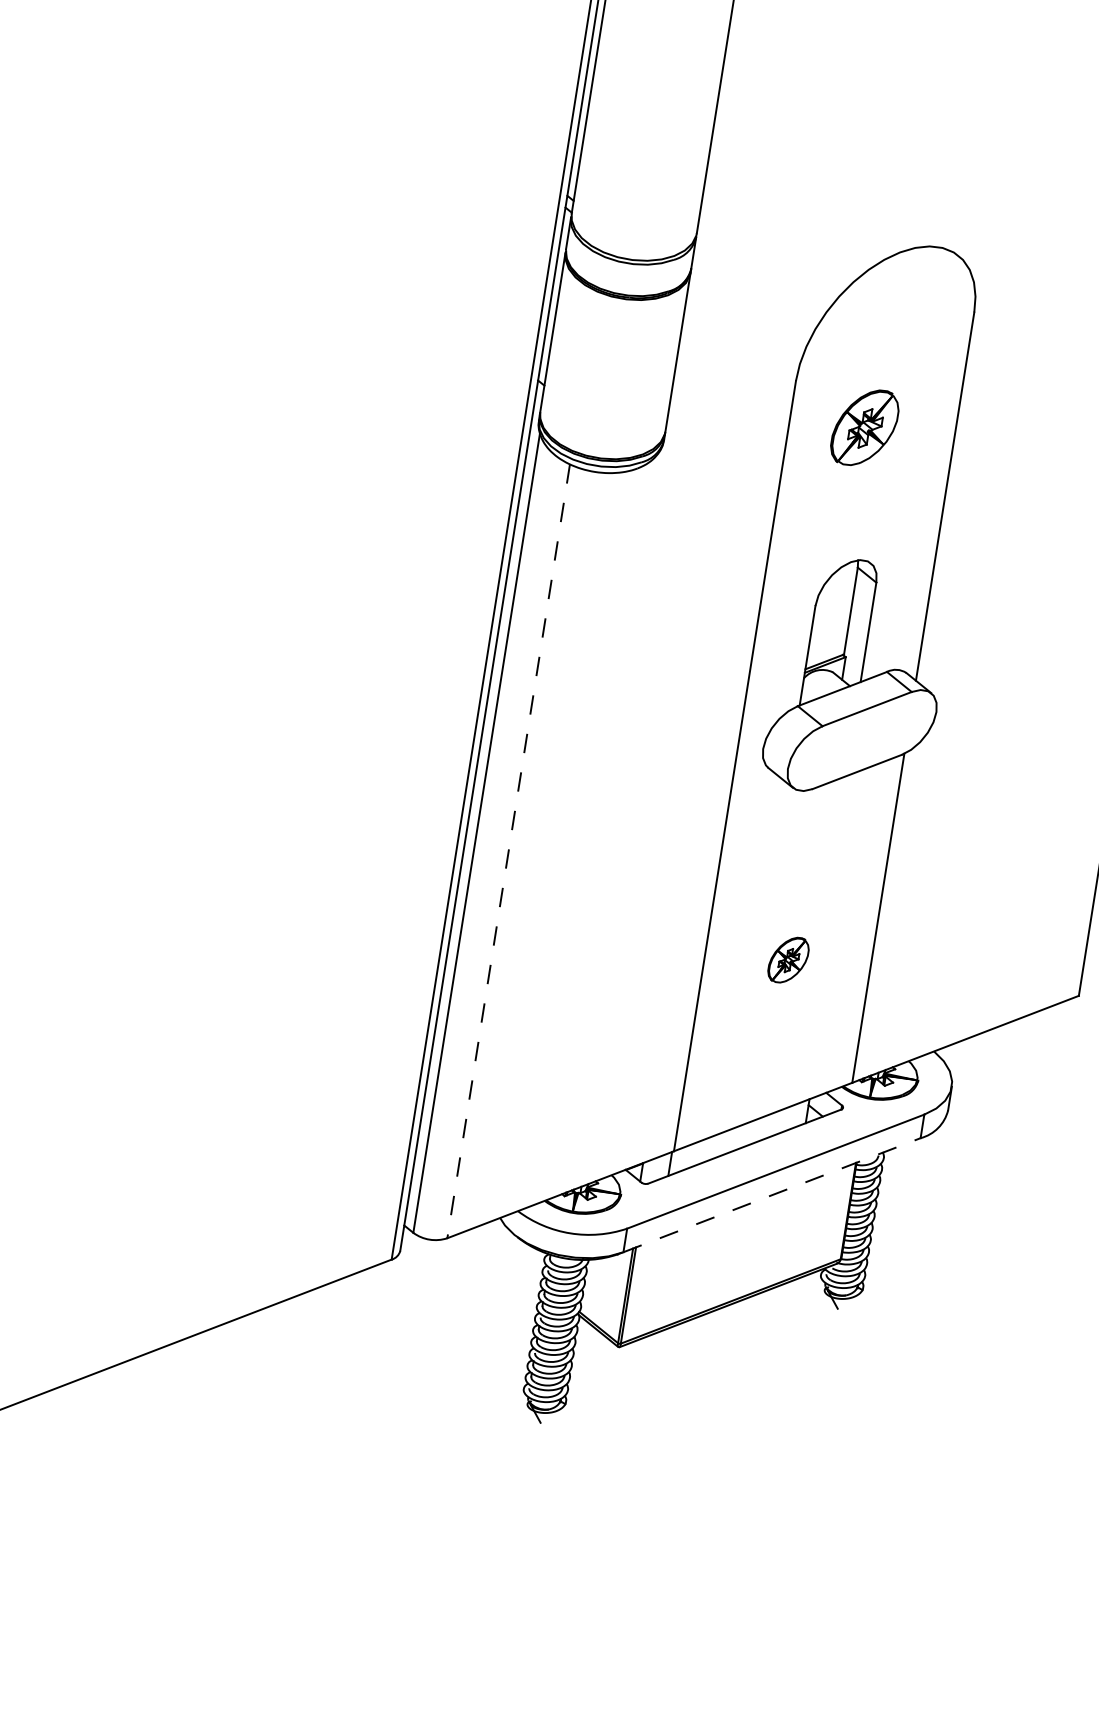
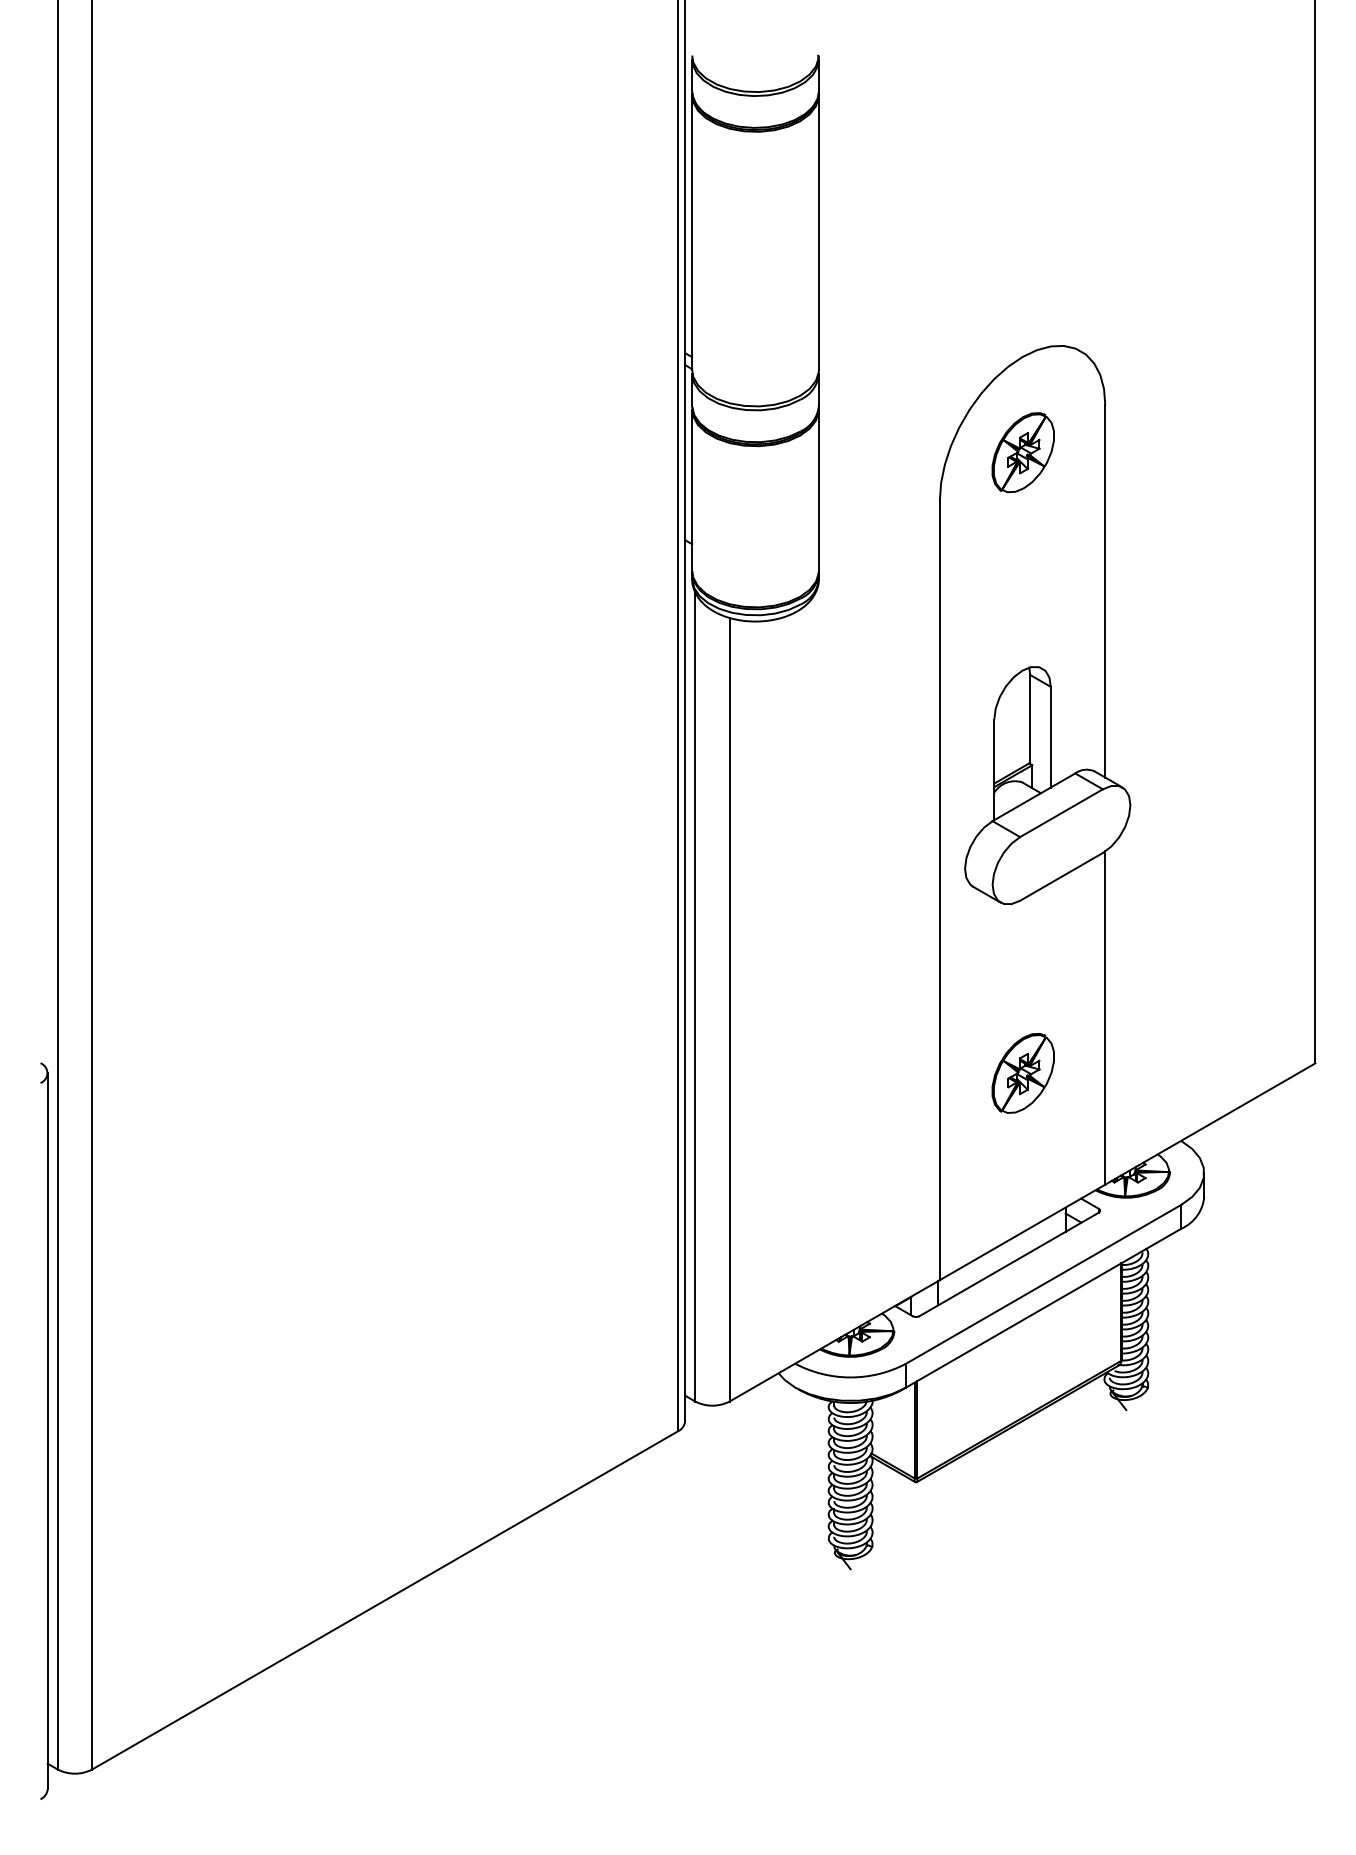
part: (864, 427) -> (1022, 452), moved
line: (508, 851) -> (729, 1009), dashed -> solid
part: (787, 960) -> (1022, 1073), size x1.67
line: (773, 1194) -> (1044, 1307), dashed -> solid

